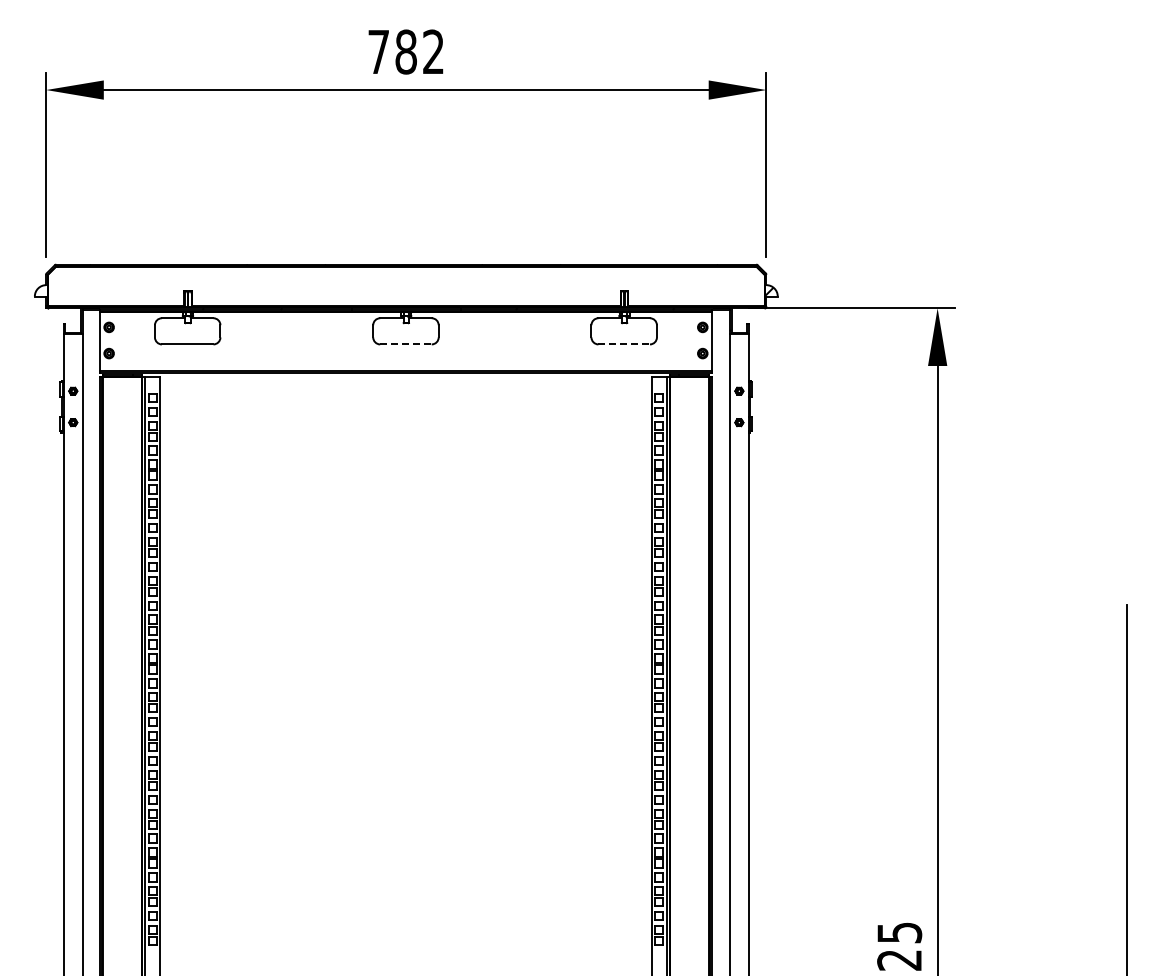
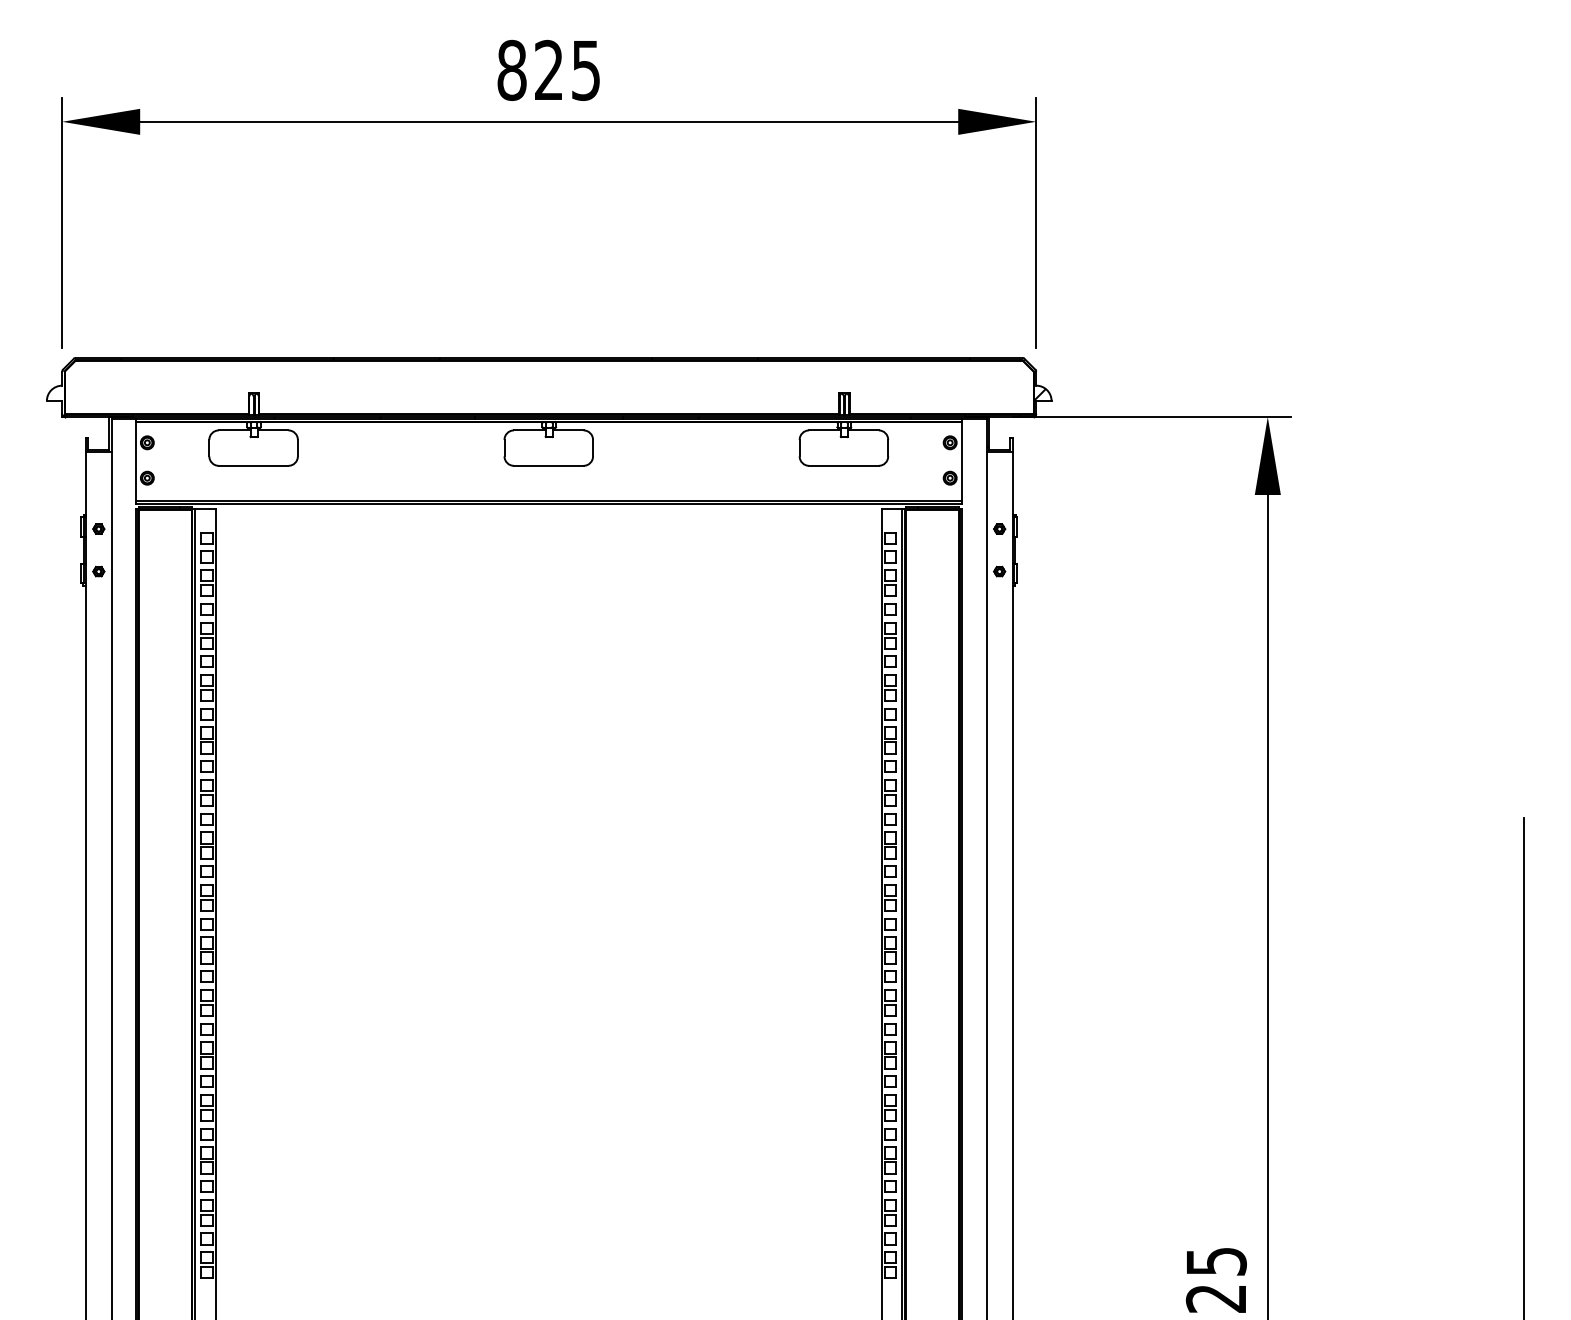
text: (405, 51) -> (548, 69), 782 -> 825
line: (405, 344) -> (548, 465), dashed -> solid
line: (624, 344) -> (844, 465), dashed -> solid

